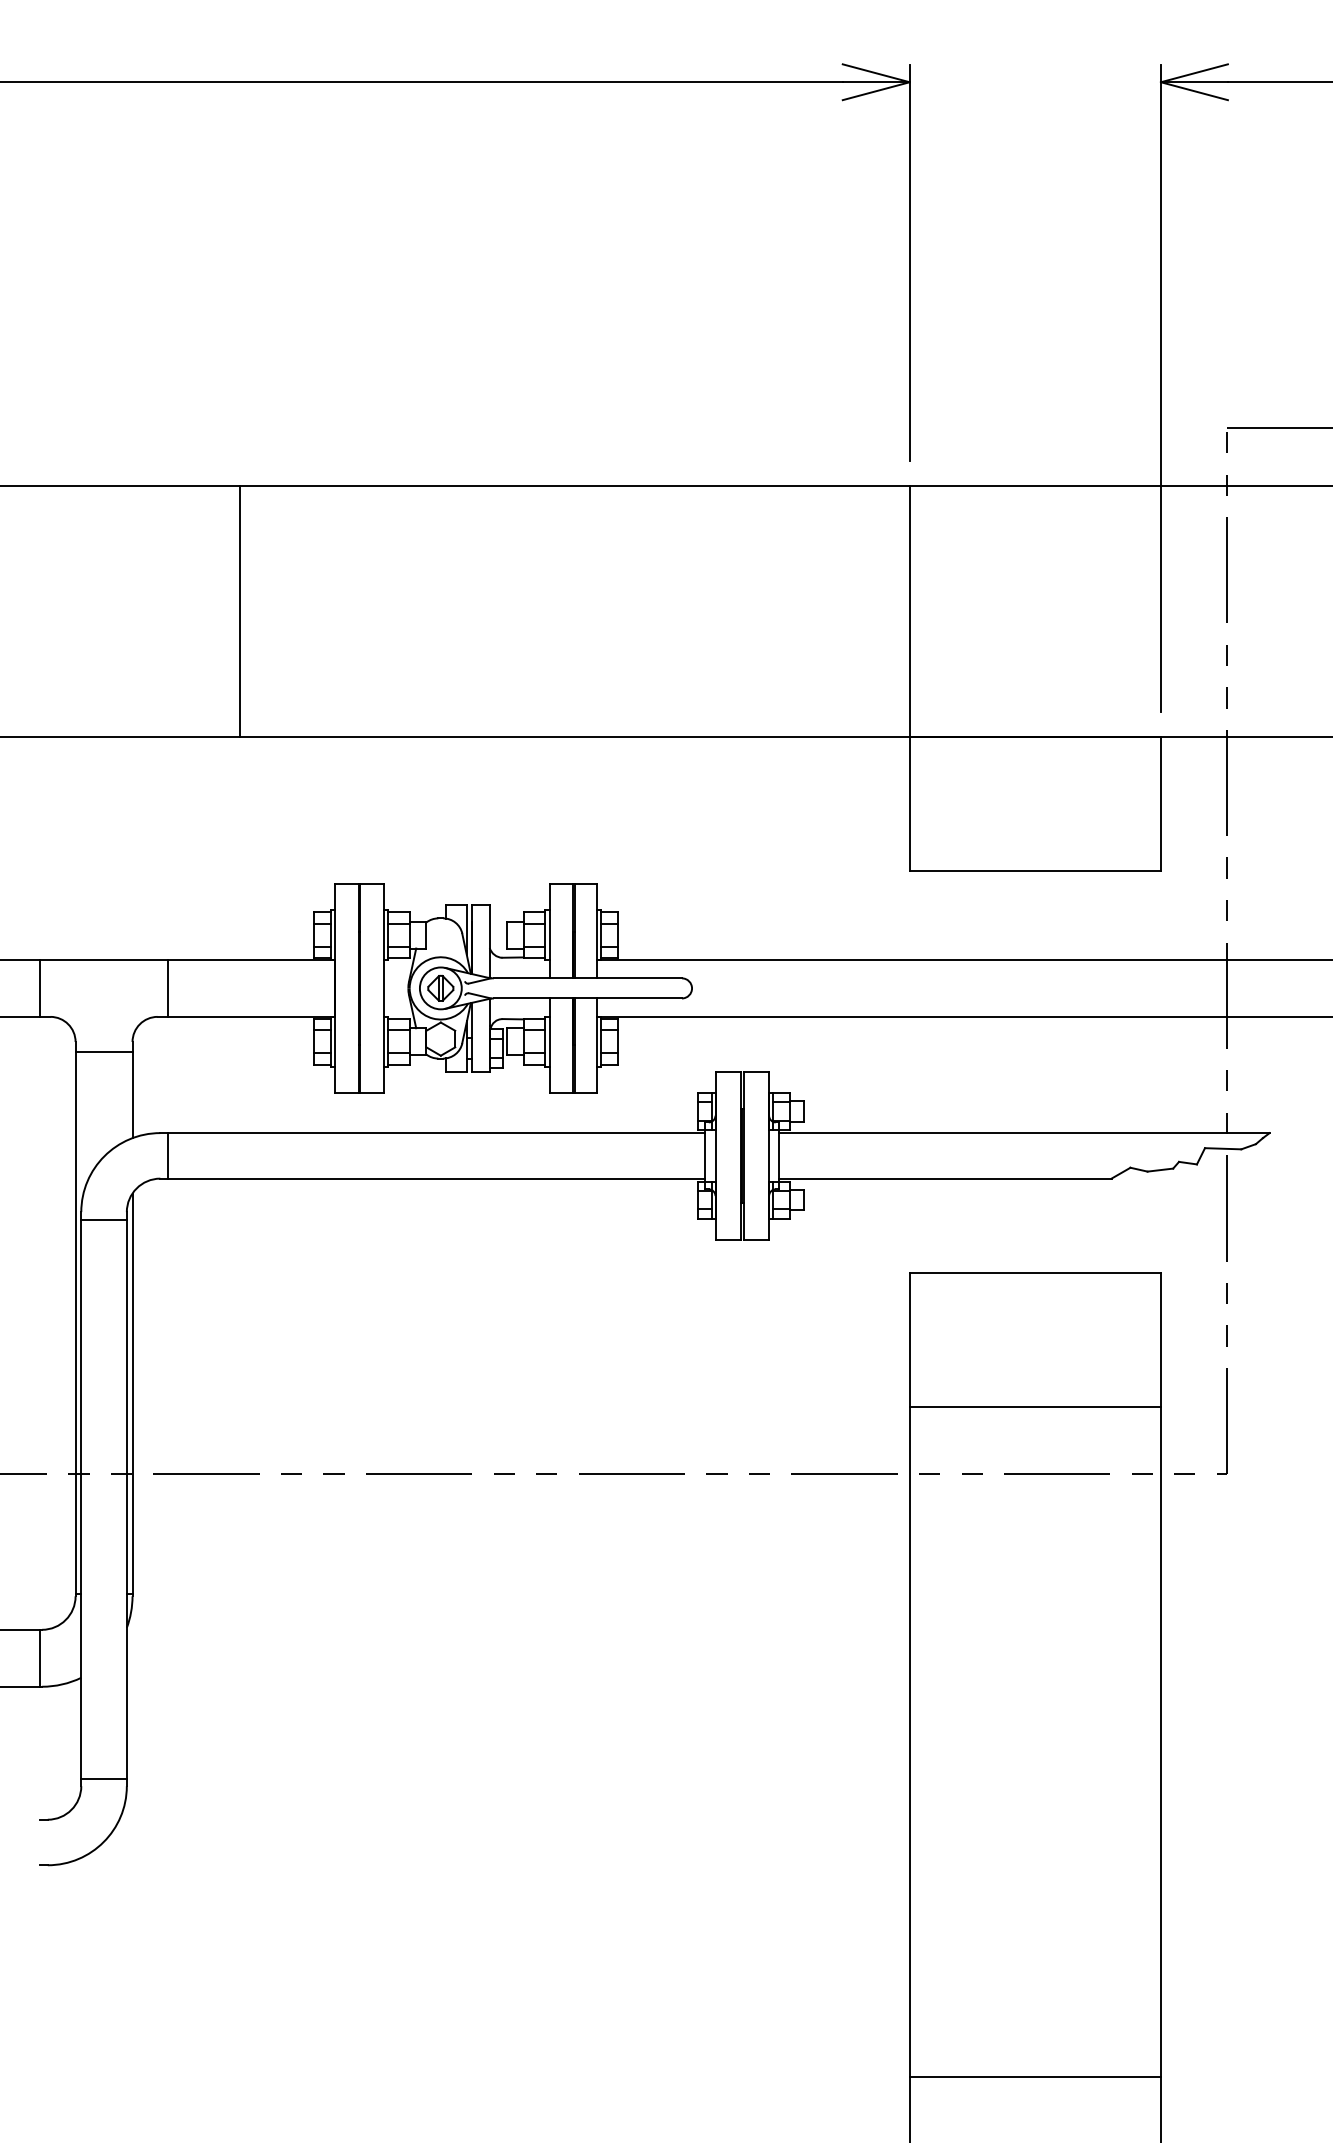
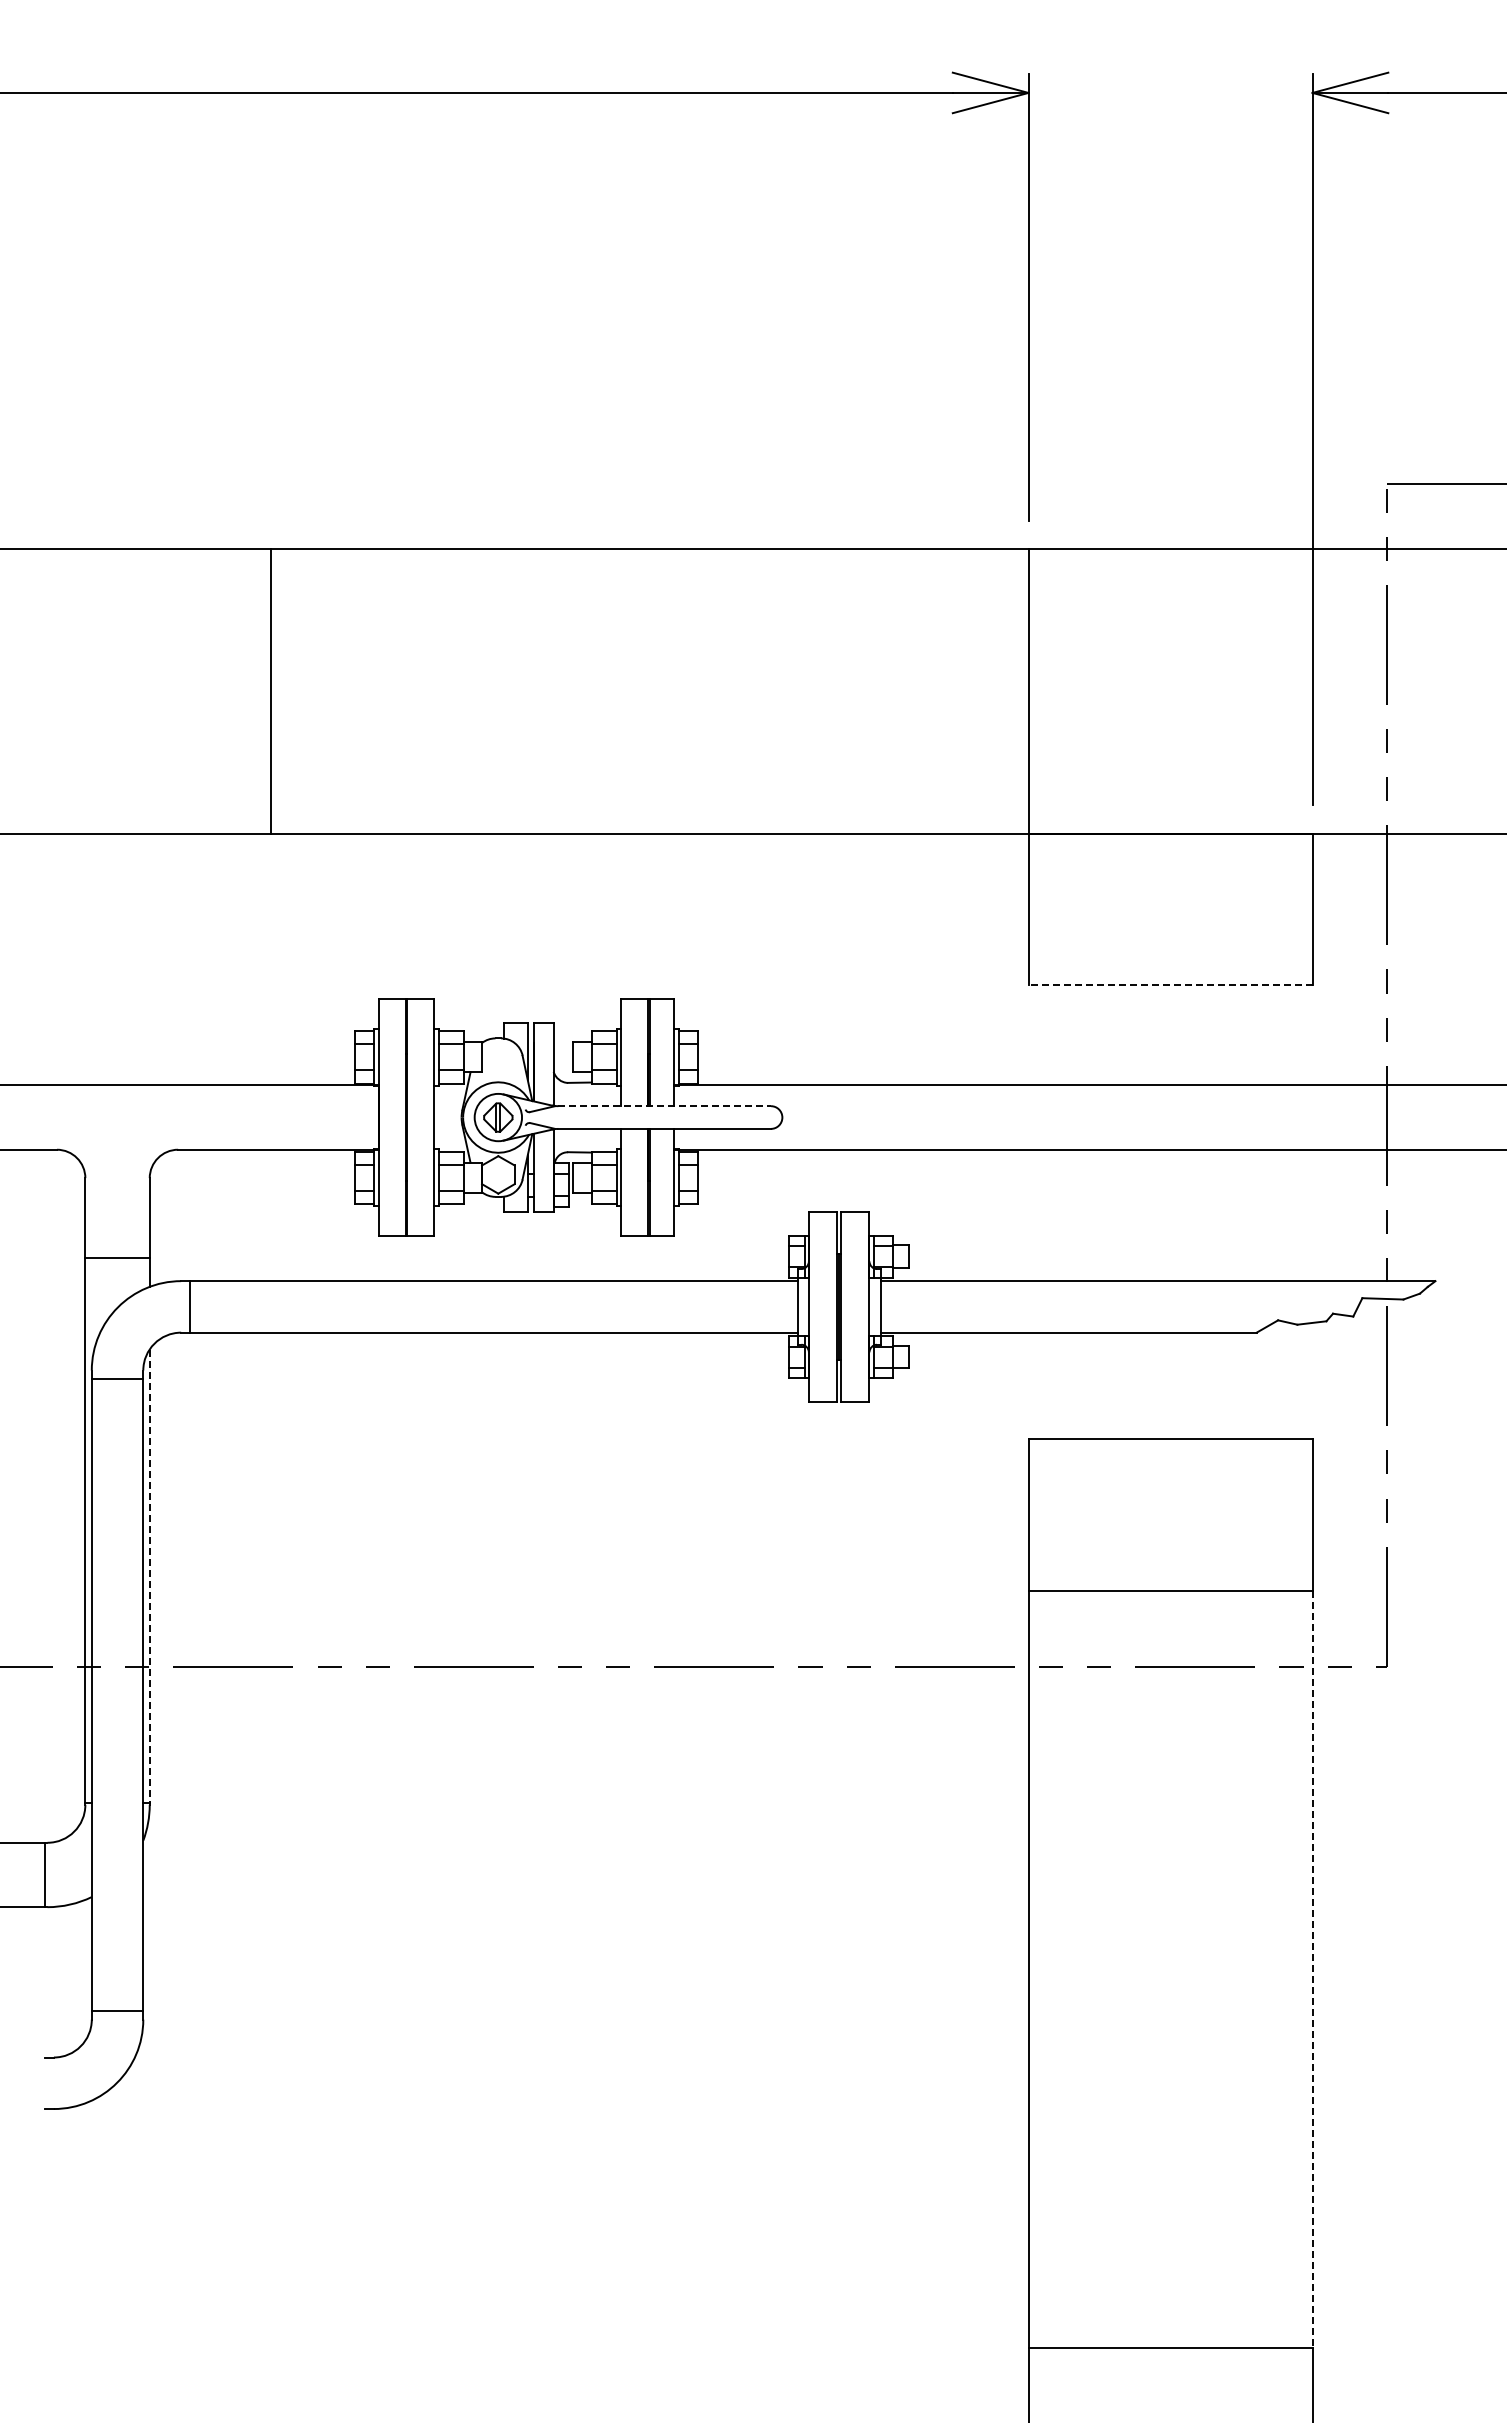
line: (1035, 871) -> (1170, 985), solid -> dashed
line: (588, 978) -> (665, 1106), solid -> dashed
line: (40, 988) -> (45, 1117), removed
line: (167, 988) -> (189, 1117), removed
line: (104, 1052) -> (117, 1257), moved
line: (132, 1394) -> (149, 1576), solid -> dashed
line: (1160, 1741) -> (1312, 1969), solid -> dashed

